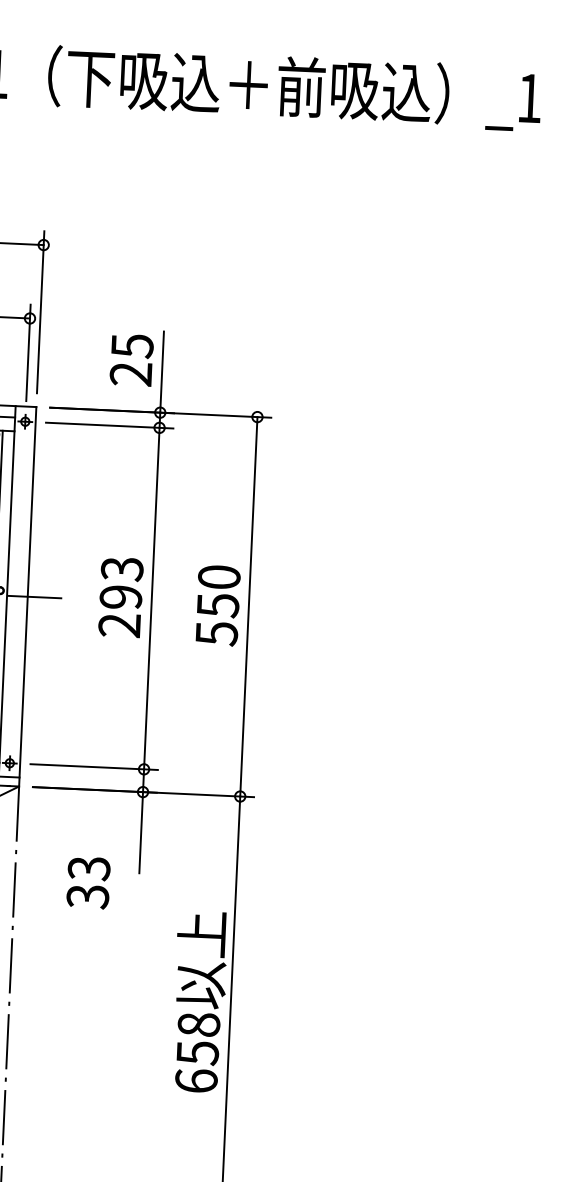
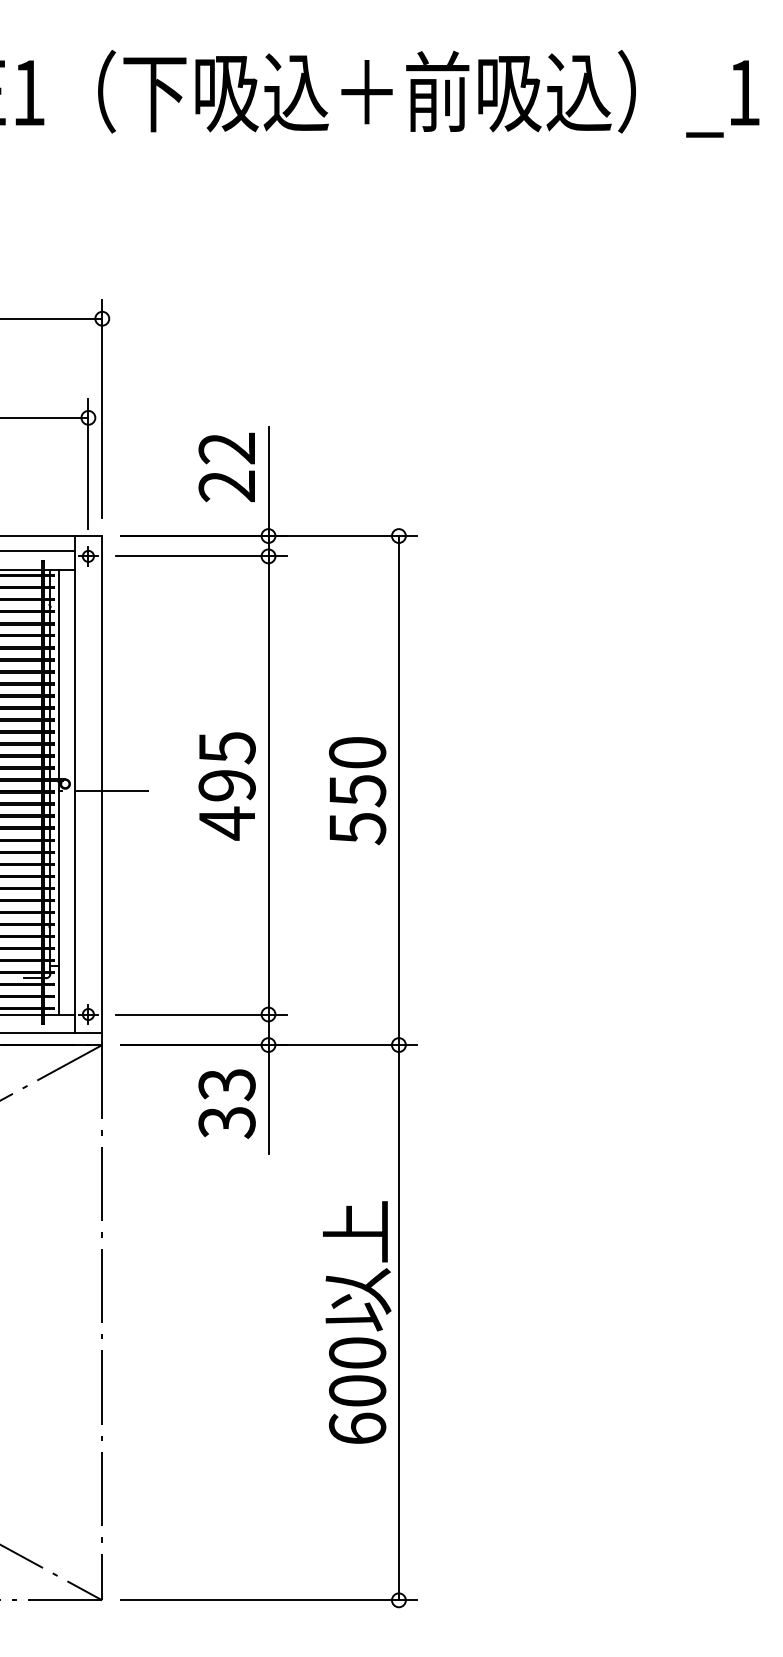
text: (131, 346) -> (226, 448), 25 -> 22
text: (120, 597) -> (226, 786), 293 -> 495
text: (88, 882) -> (226, 1103), moved
text: (198, 1039) -> (357, 1372), 658 -> 600

